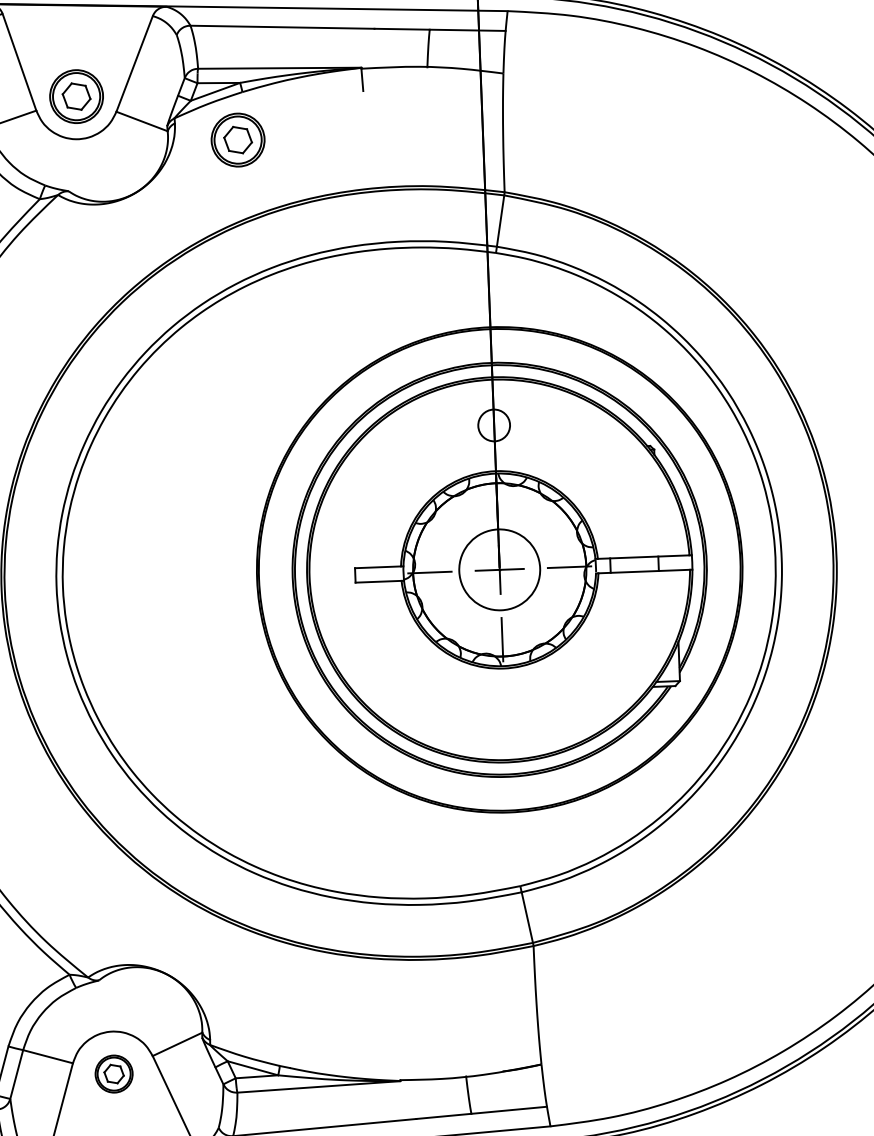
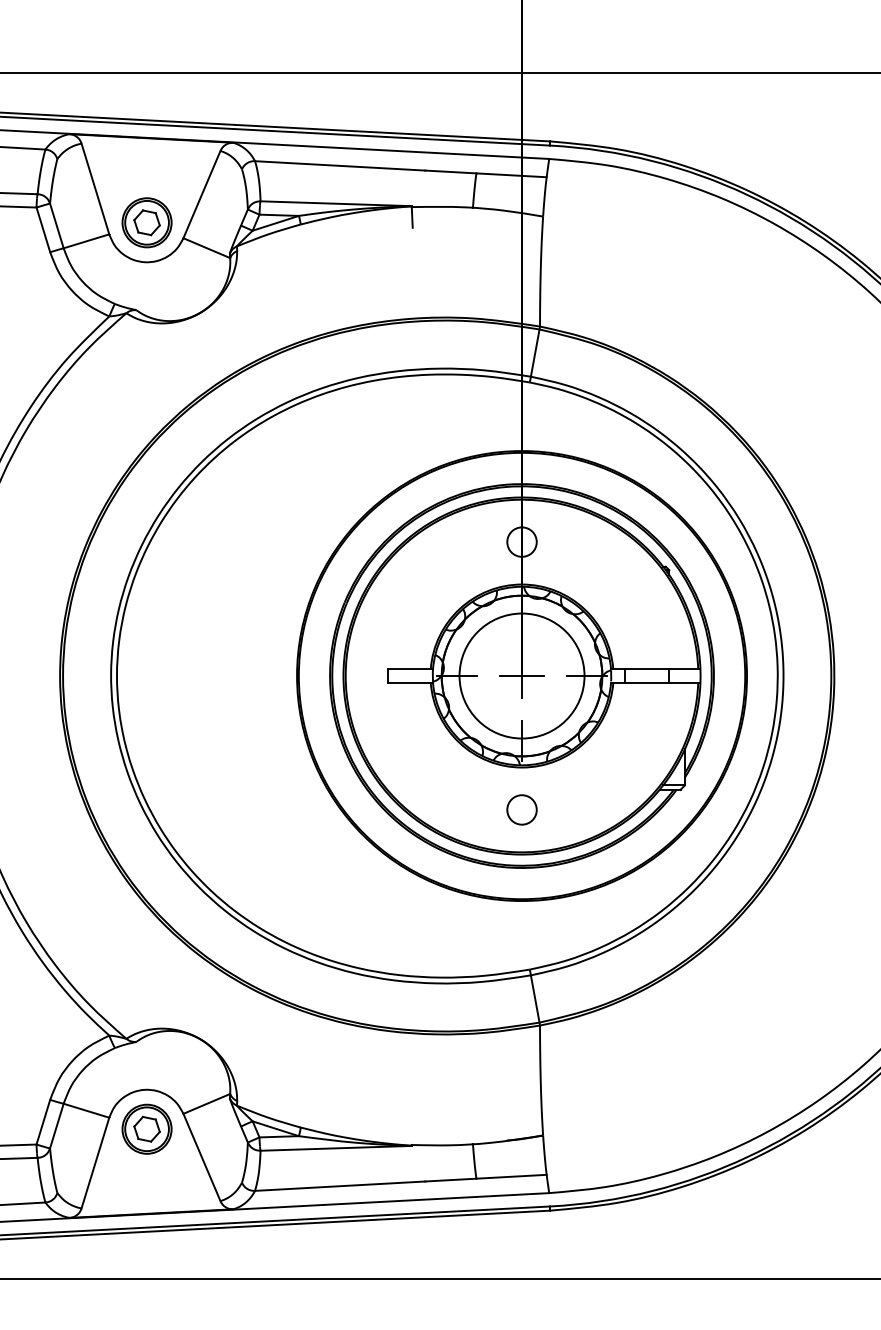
part: (237, 139) -> (294, 268), removed
circle: (499, 569) -> (521, 675), size x1.67
circle: (504, 713) -> (521, 809), added
part: (113, 1073) -> (146, 1128), size x1.43

